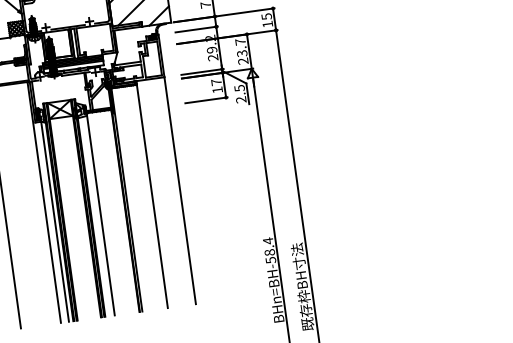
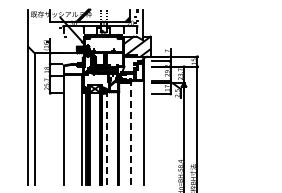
line: (152, 195) -> (131, 133), solid -> dashed
line: (100, 213) -> (106, 138), solid -> dashed

